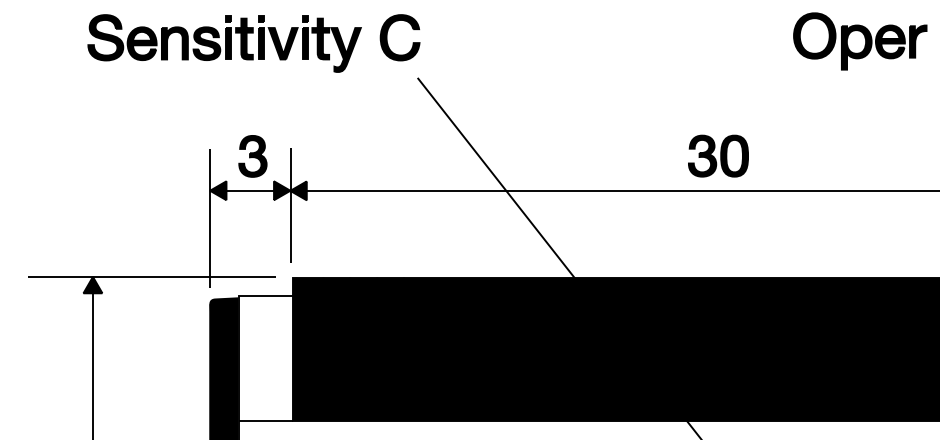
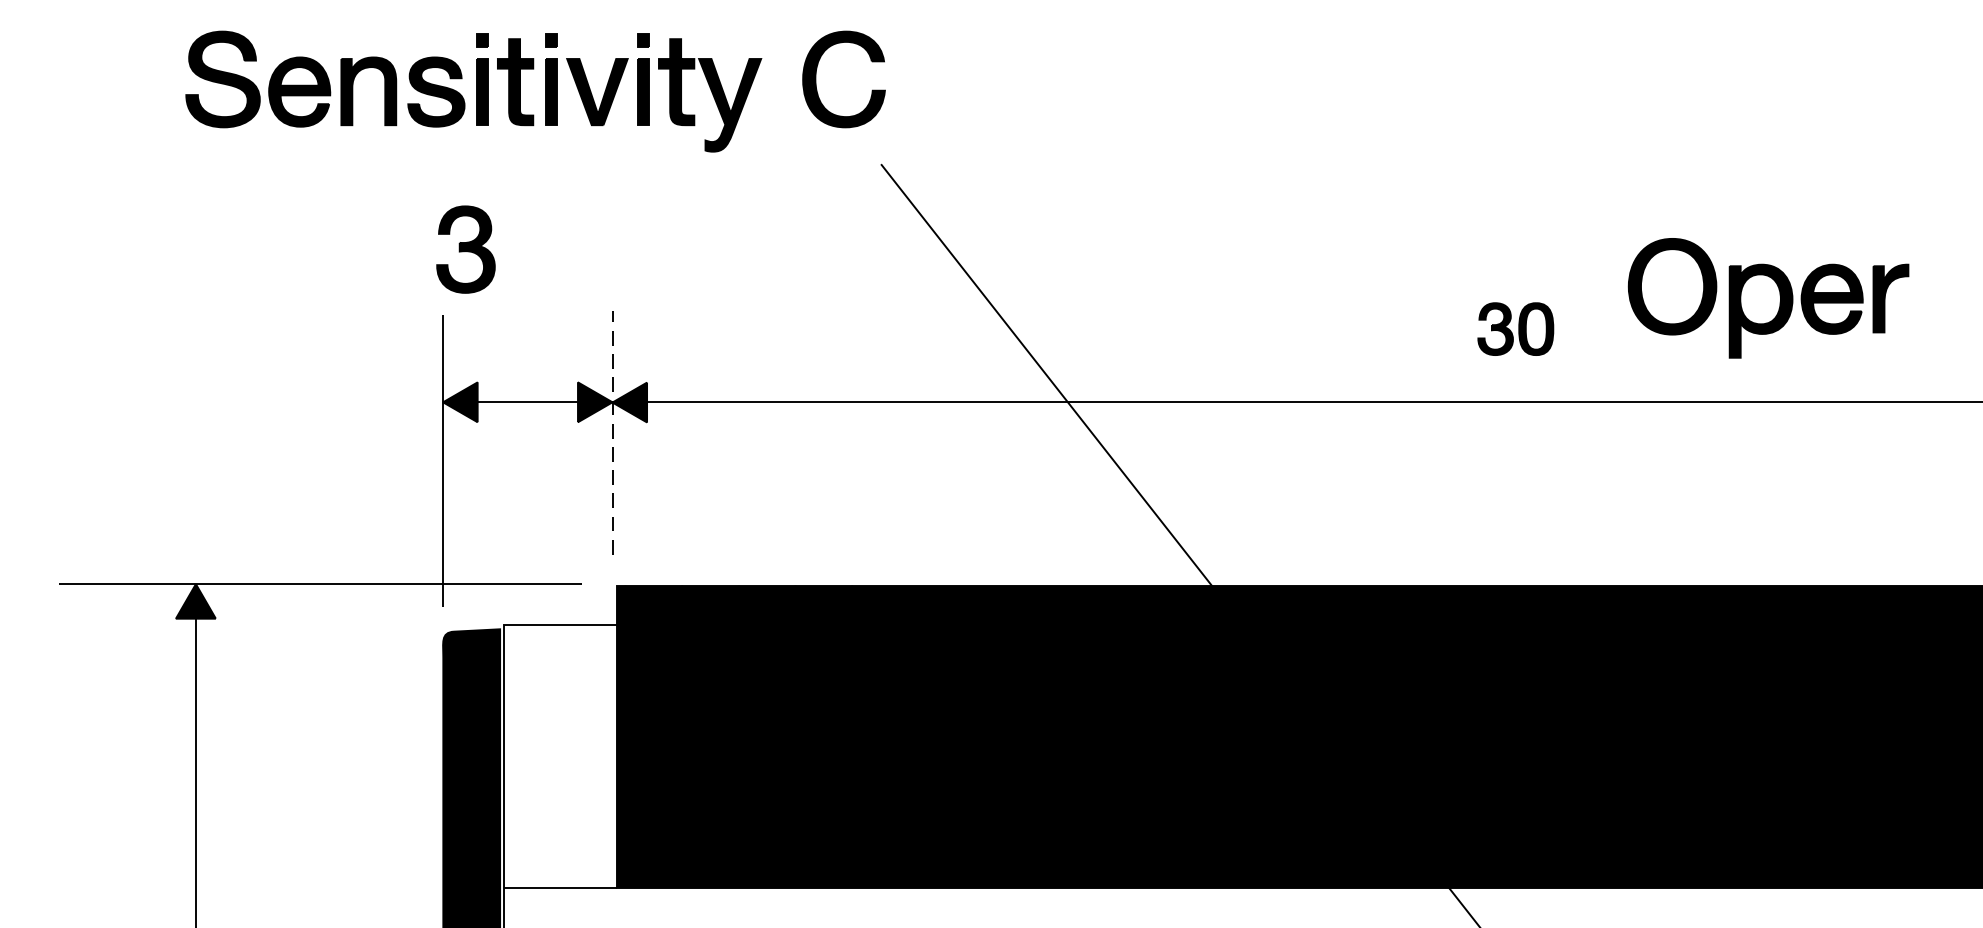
part: (860, 41) -> (1769, 298), moved
part: (718, 155) -> (1515, 327), size x0.6
part: (252, 156) -> (465, 249), moved
line: (290, 205) -> (612, 433), solid -> dashed

